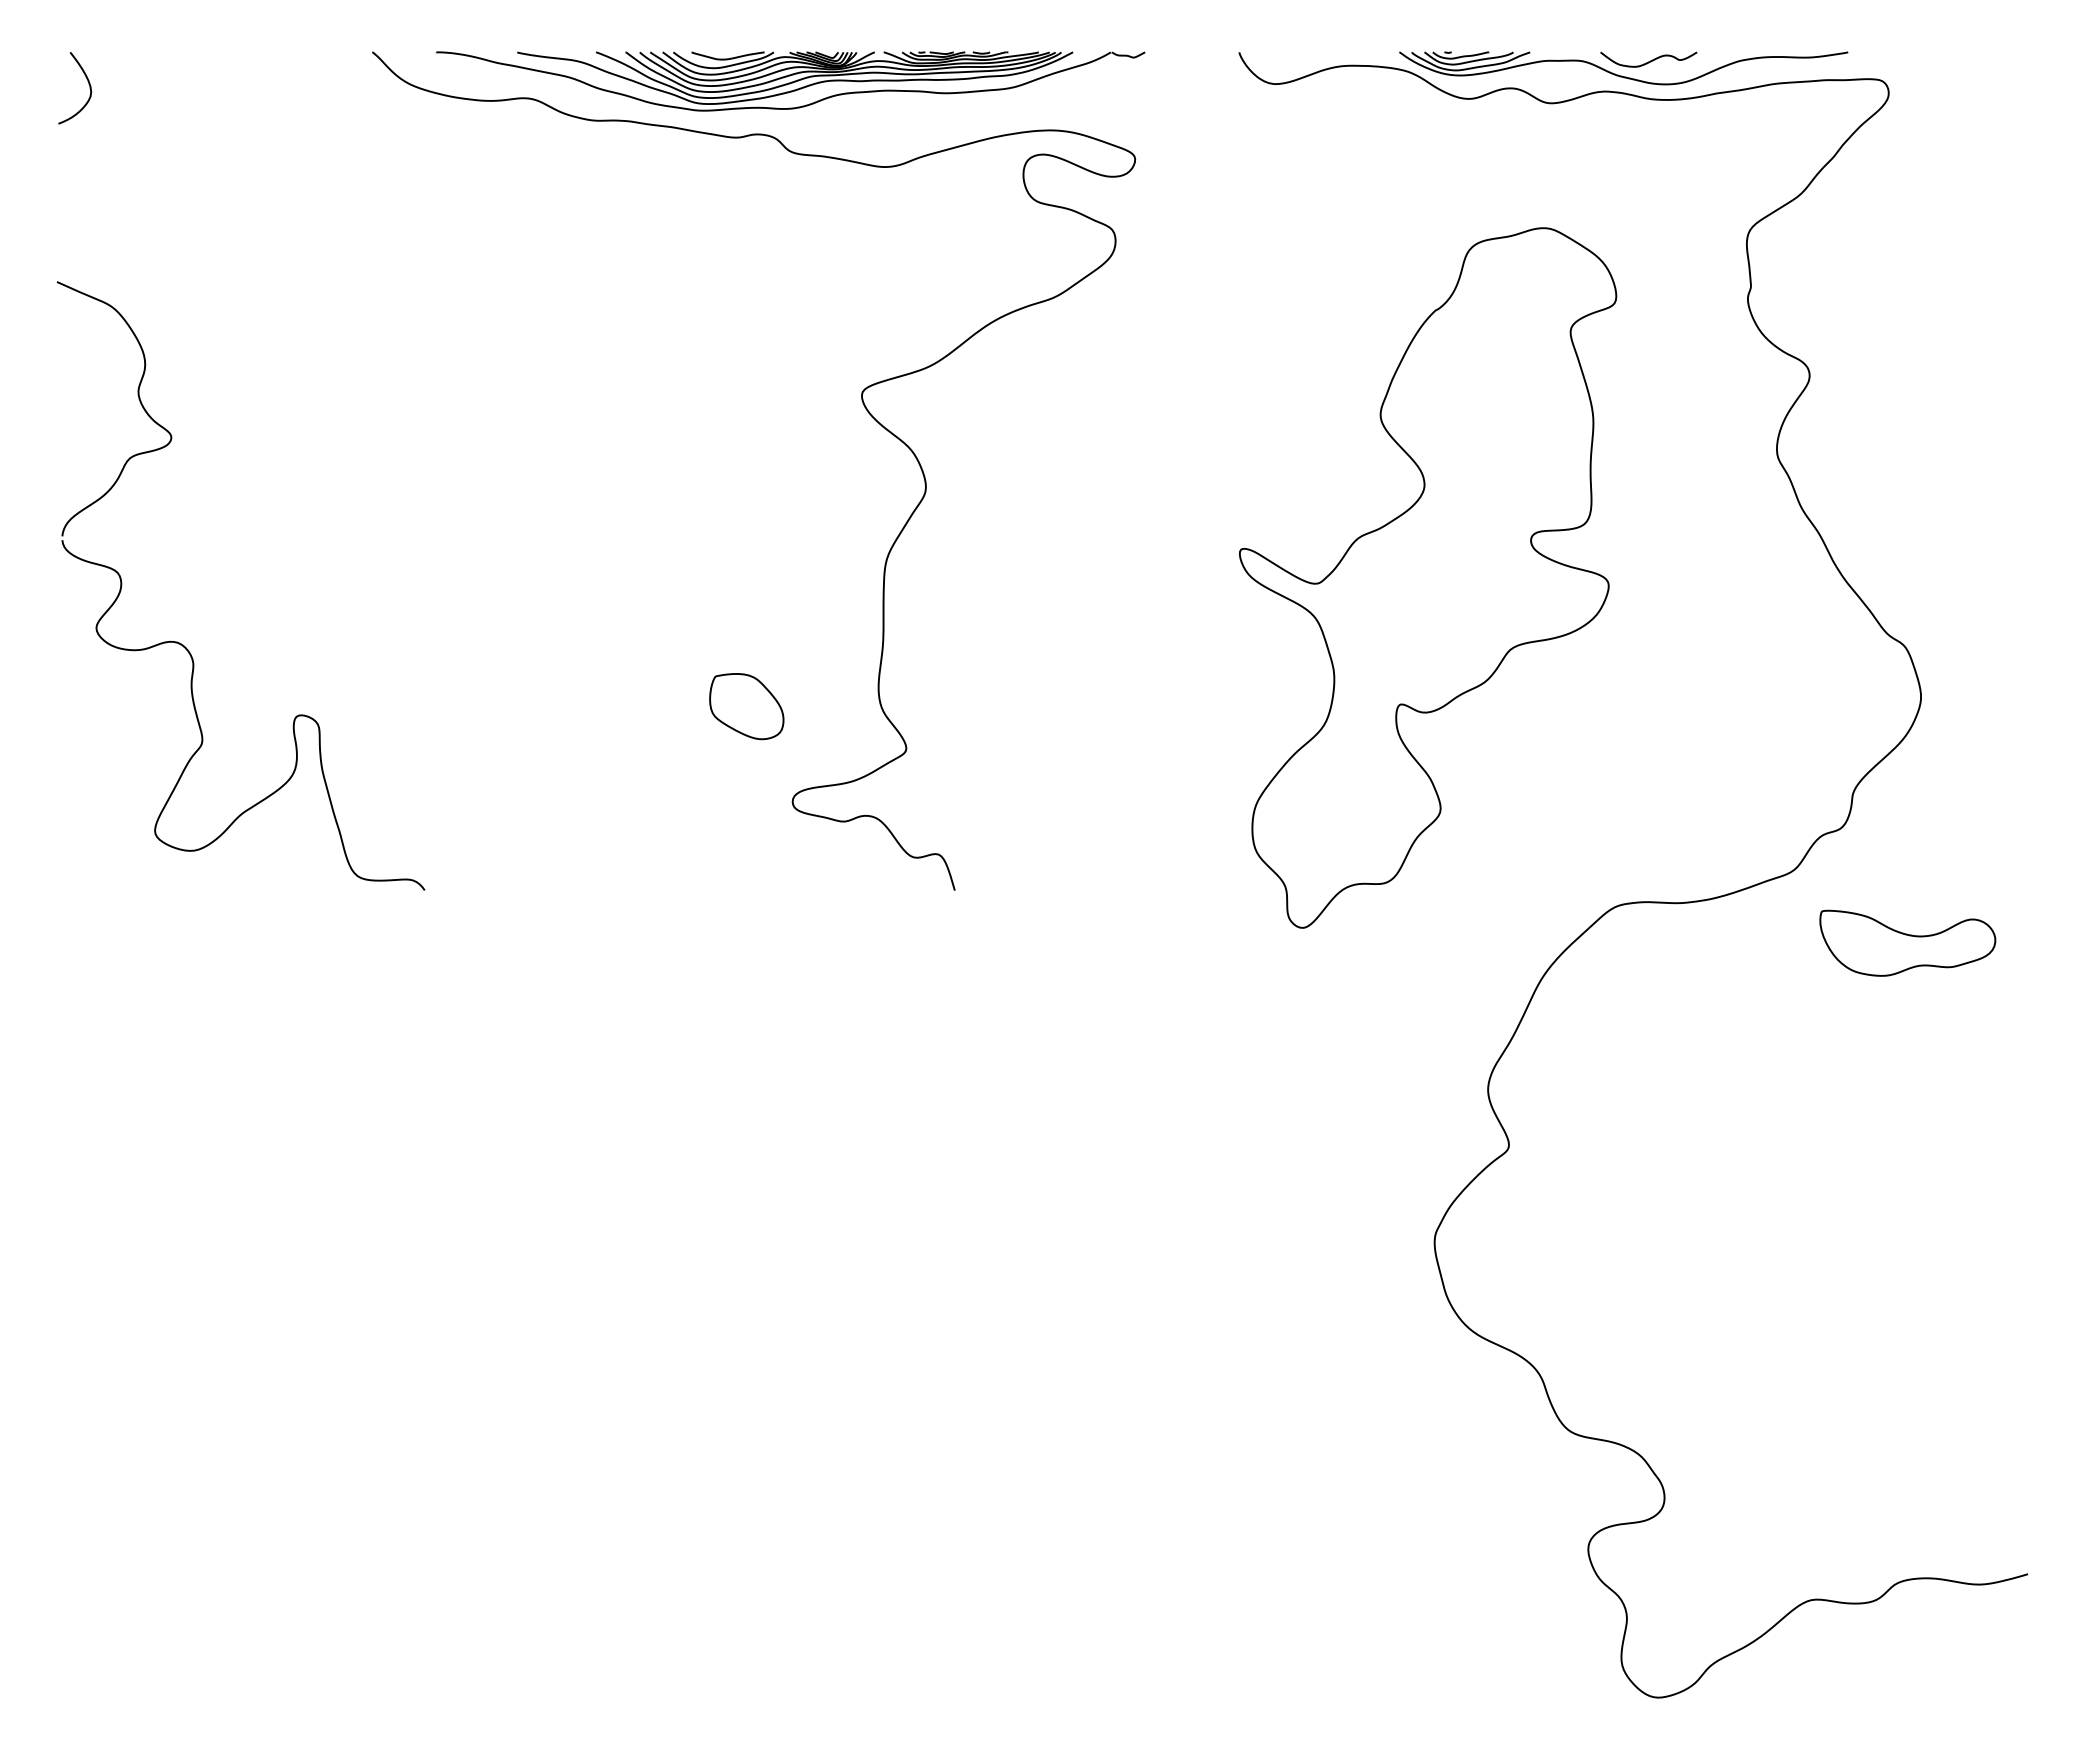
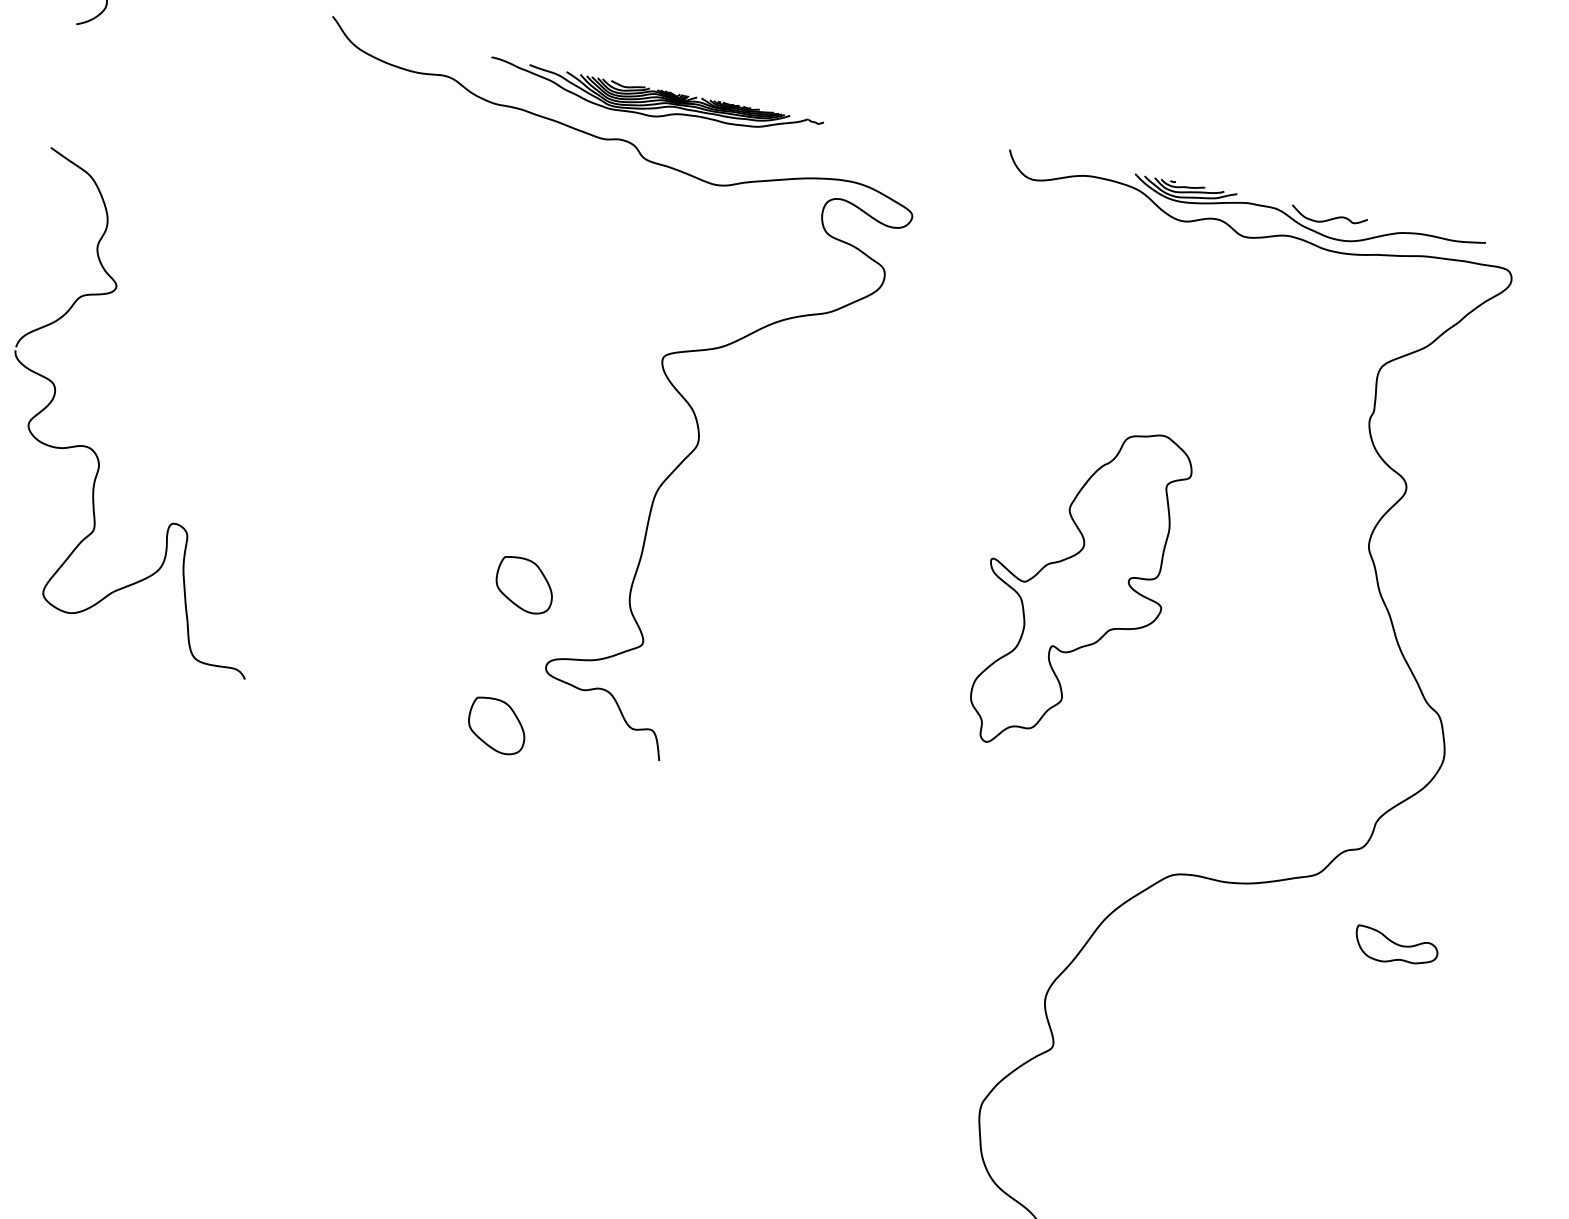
part: (790, 81) -> (654, 103), size x0.6
part: (1428, 577) -> (1077, 588), size x0.6
part: (746, 886) -> (497, 725), added
part: (1907, 942) -> (1395, 947), size x0.6

